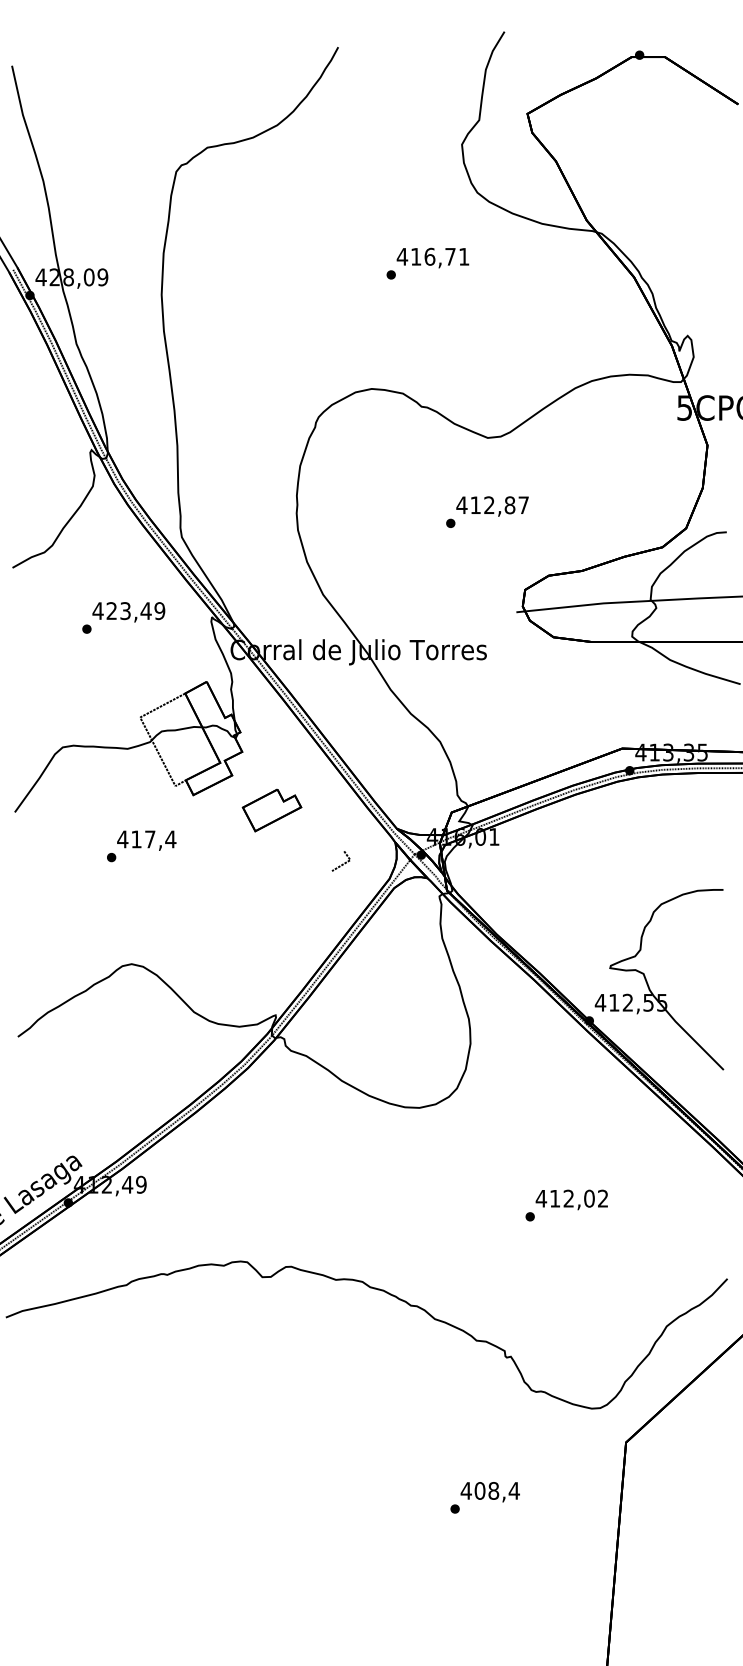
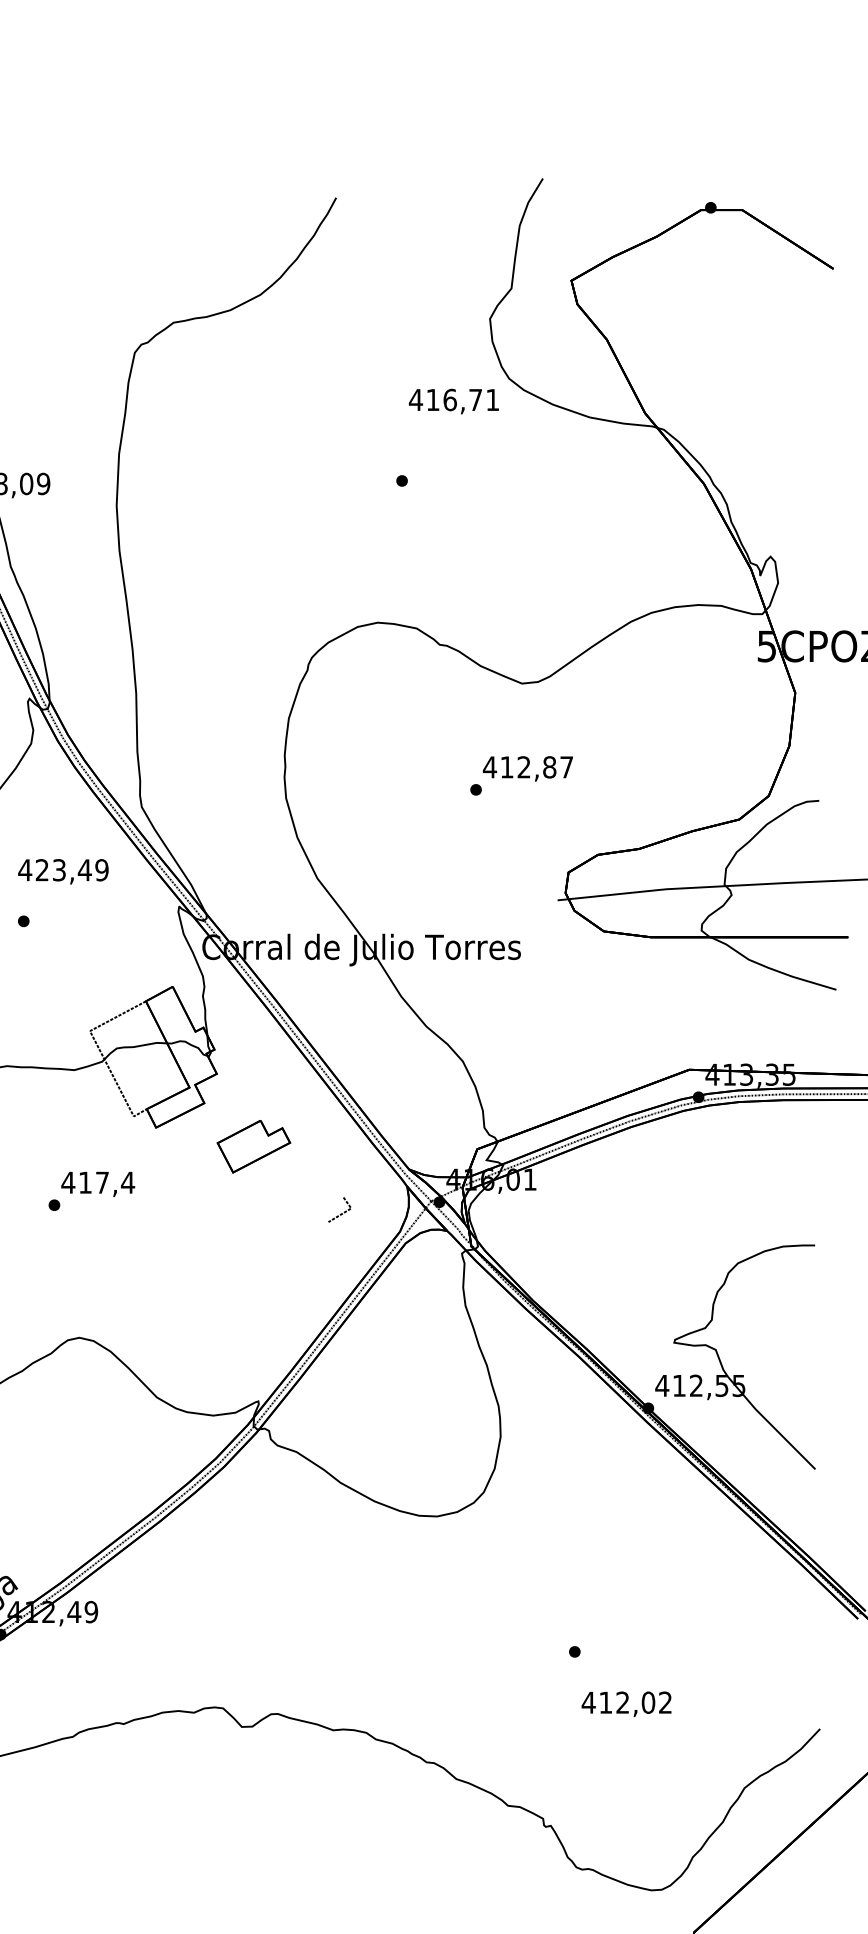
text: (432, 257) -> (453, 400), moved
text: (128, 612) -> (62, 872), moved
text: (571, 1199) -> (626, 1703), moved

